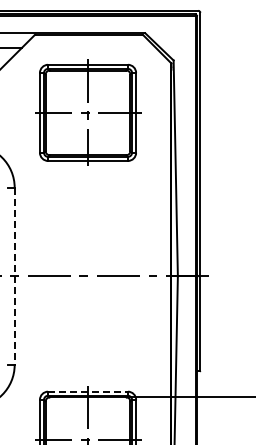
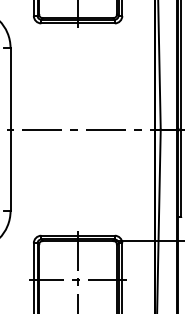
line: (14, 276) -> (10, 129), dashed -> solid
line: (88, 391) -> (78, 235), dashed -> solid

